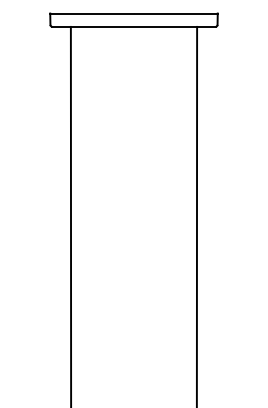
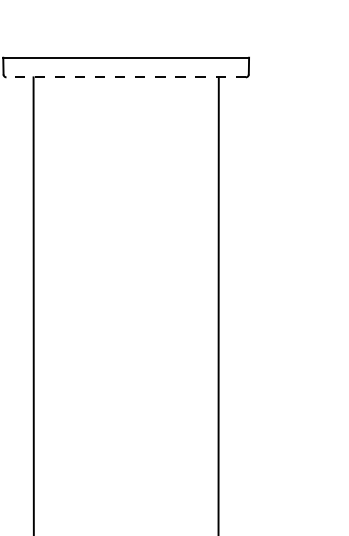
line: (134, 26) -> (126, 76), solid -> dashed

